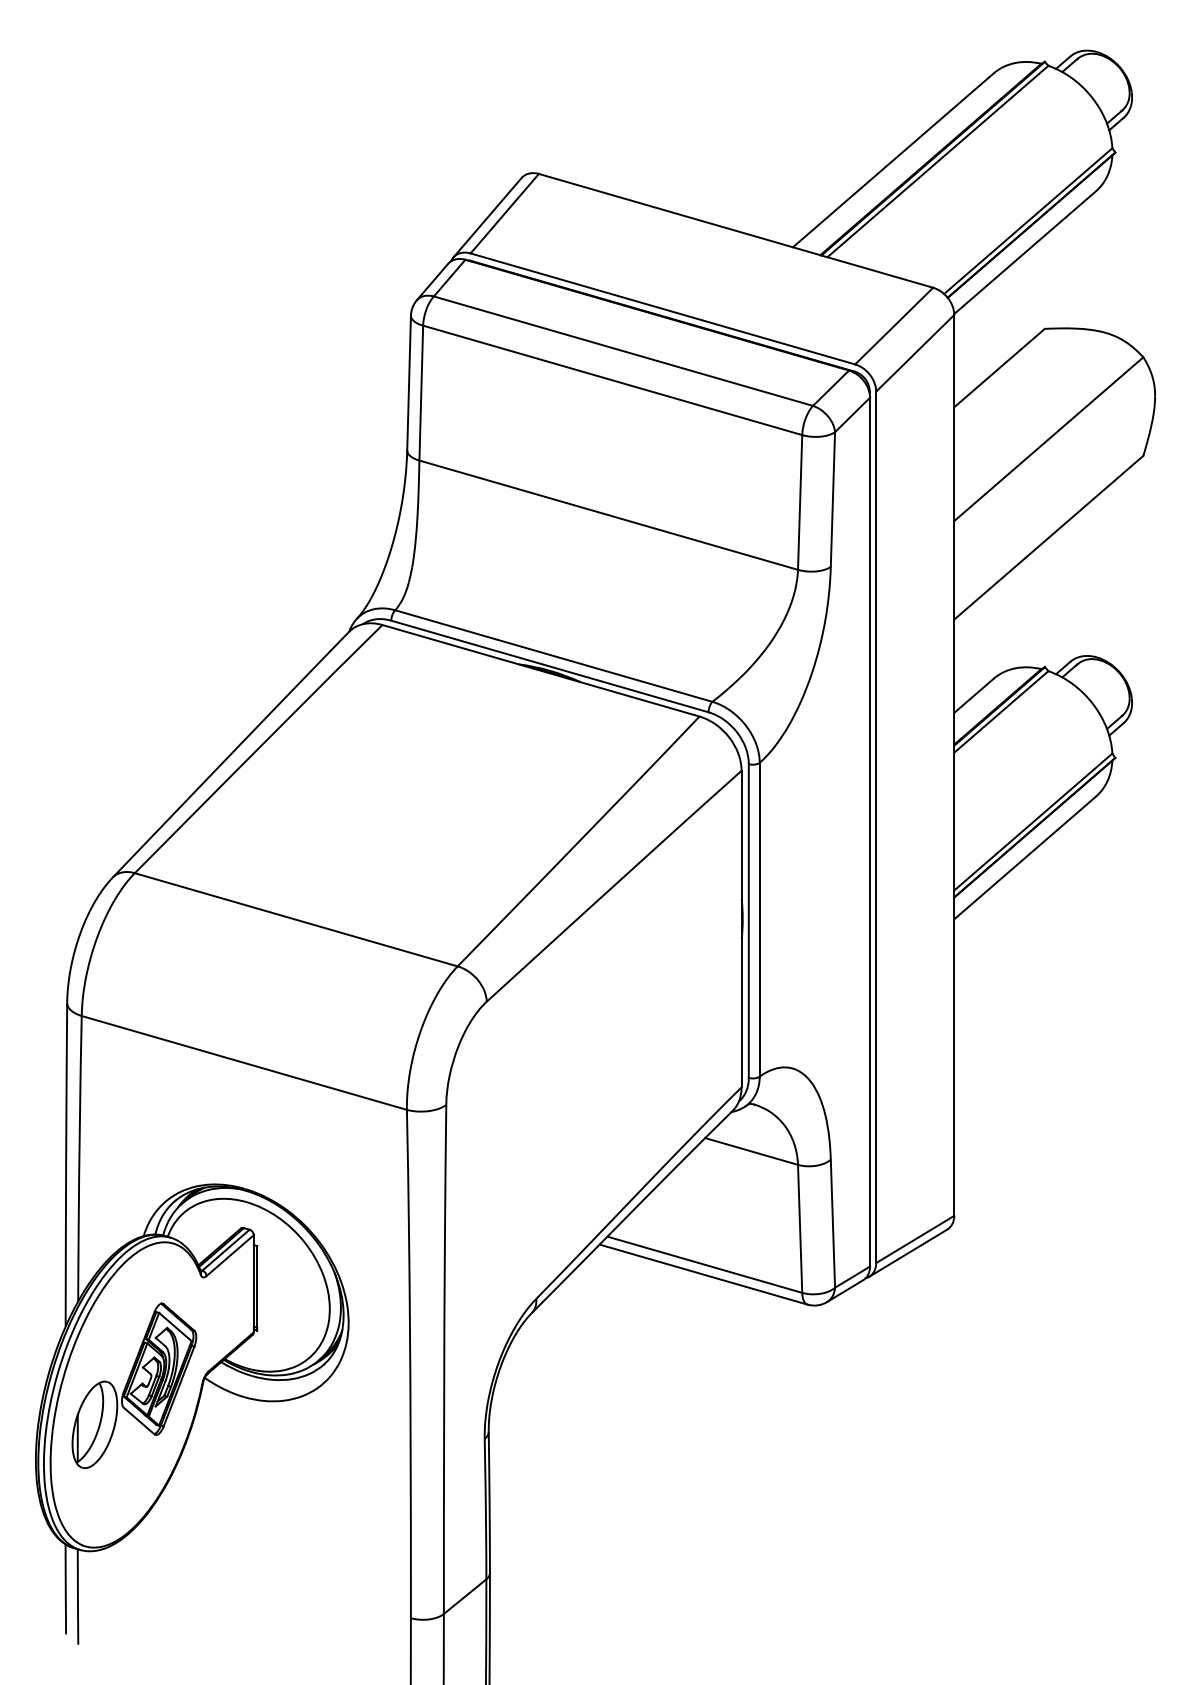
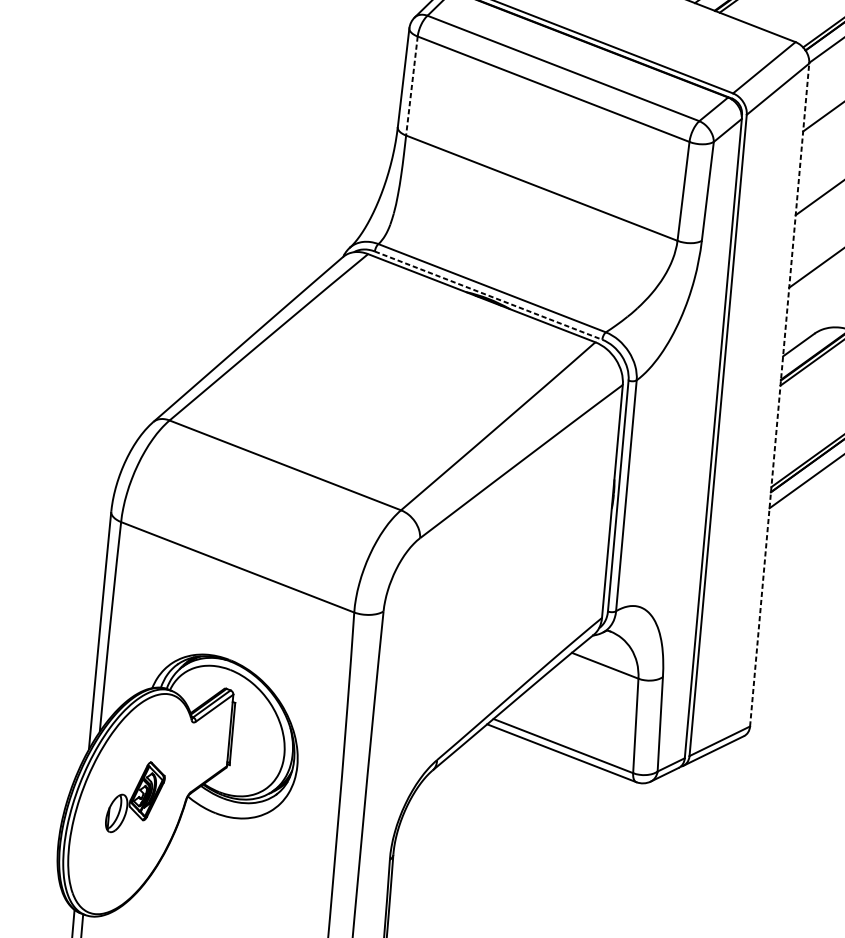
line: (421, 393) -> (412, 86), solid -> dashed
line: (550, 666) -> (489, 295), solid -> dashed
line: (954, 764) -> (779, 394), solid -> dashed
part: (134, 1385) -> (135, 797), size x0.6

